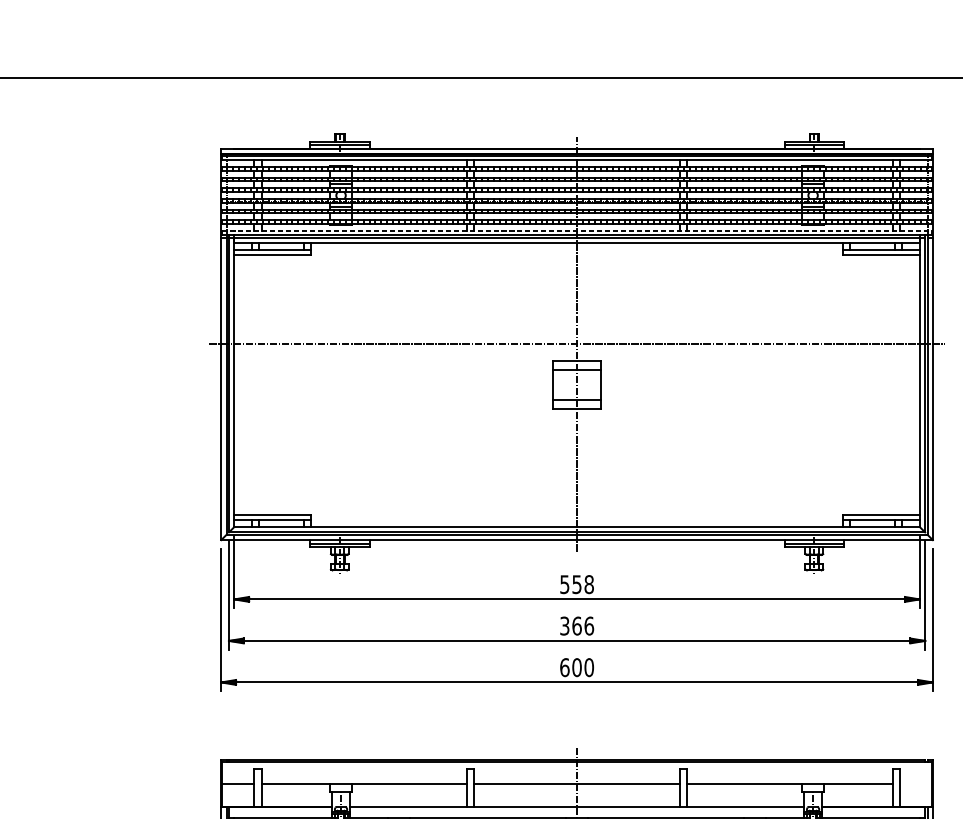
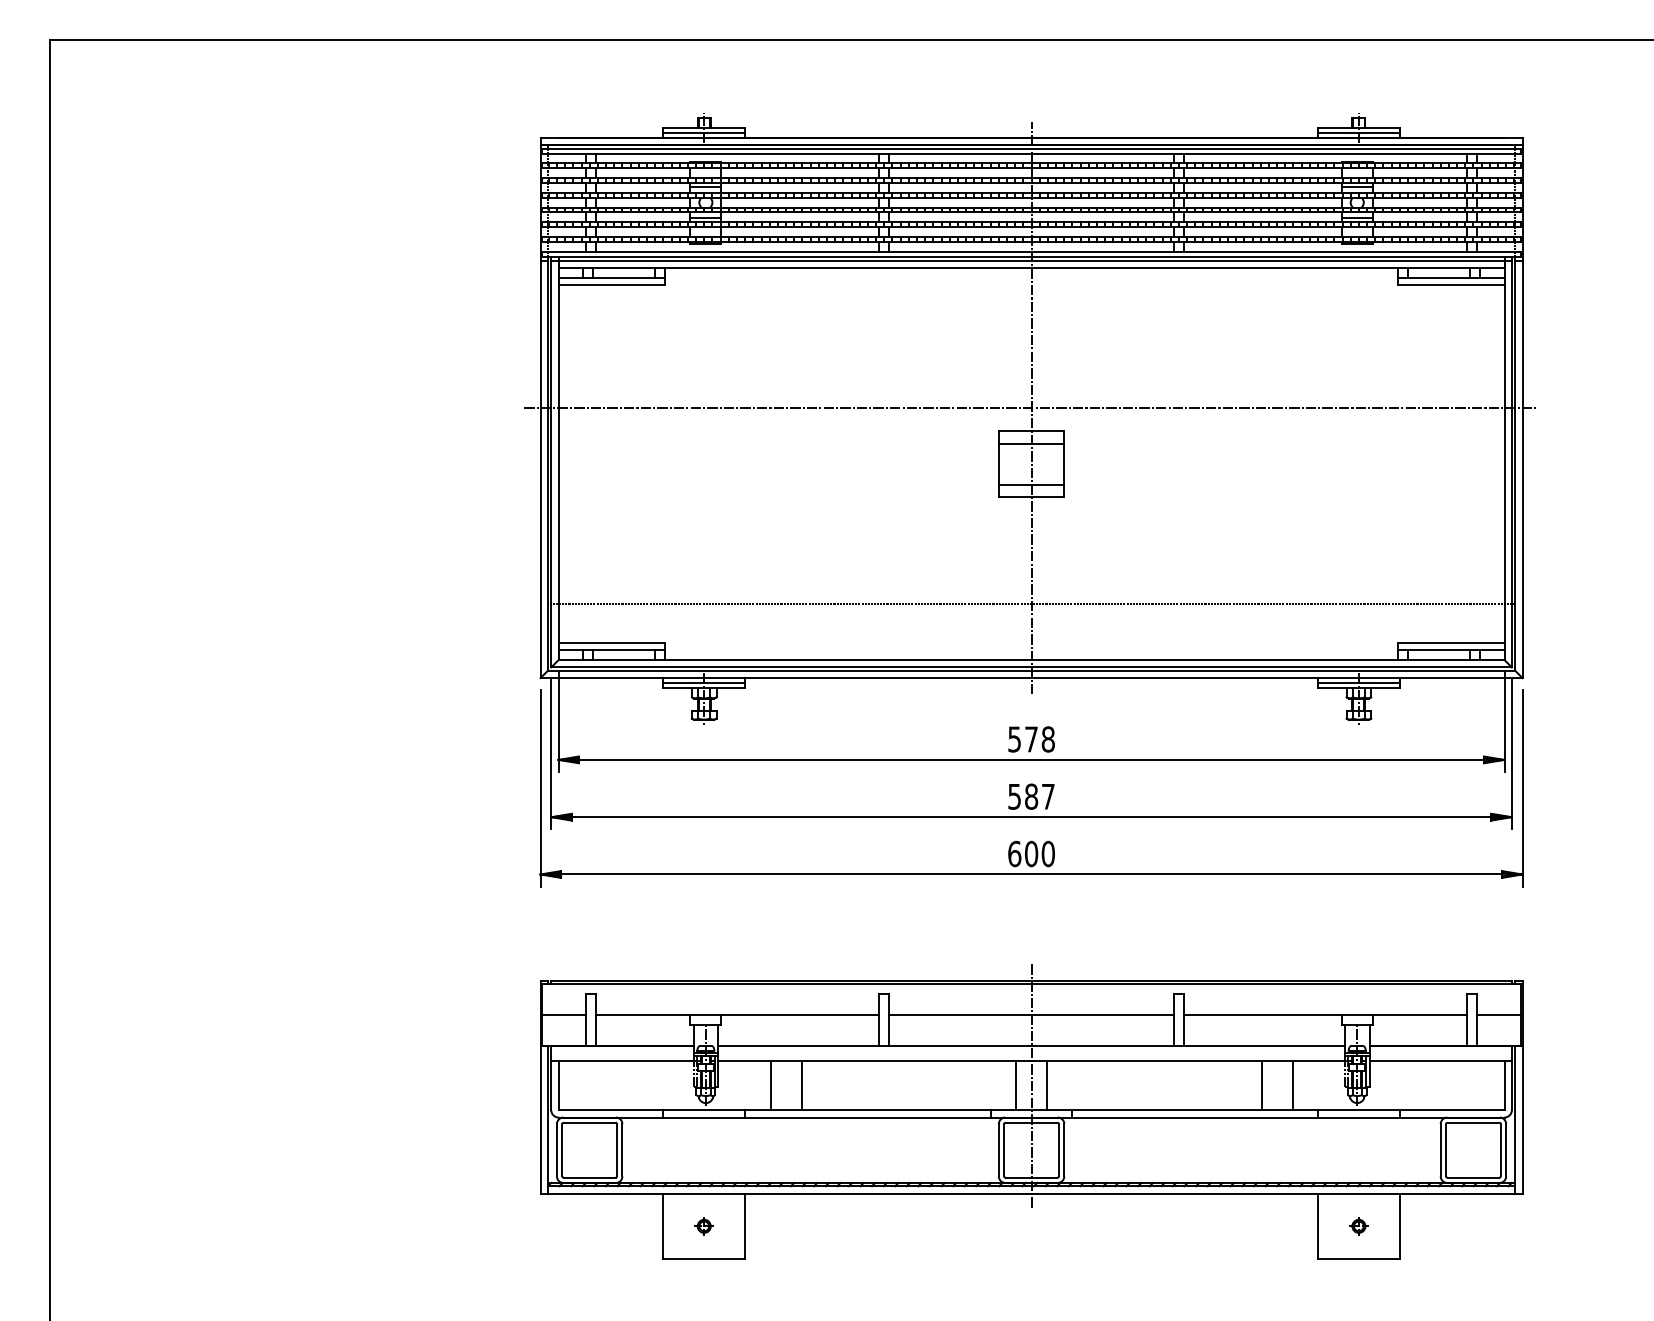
line: (577, 230) -> (1032, 251), dashed -> solid
line: (577, 486) -> (1031, 604), added
text: (577, 584) -> (1031, 739), 558 -> 578
text: (577, 625) -> (1032, 796), 366 -> 587
line: (915, 784) -> (1498, 1015), added

